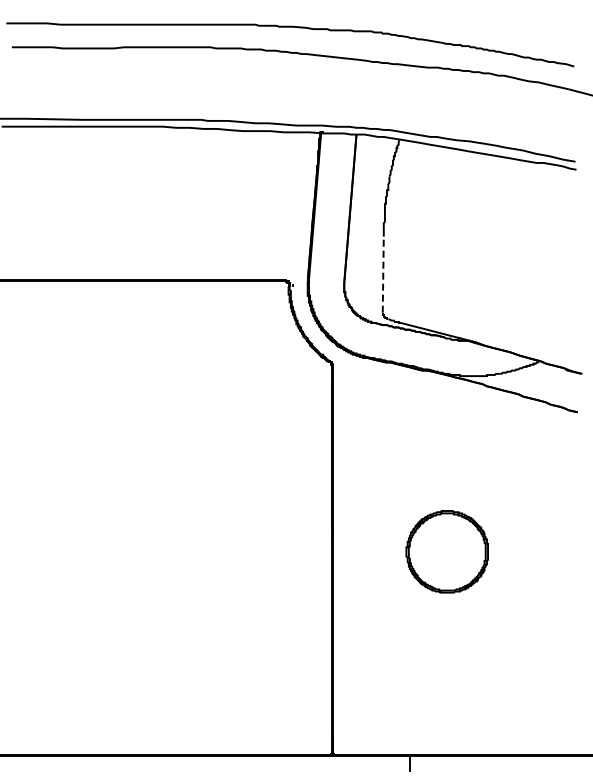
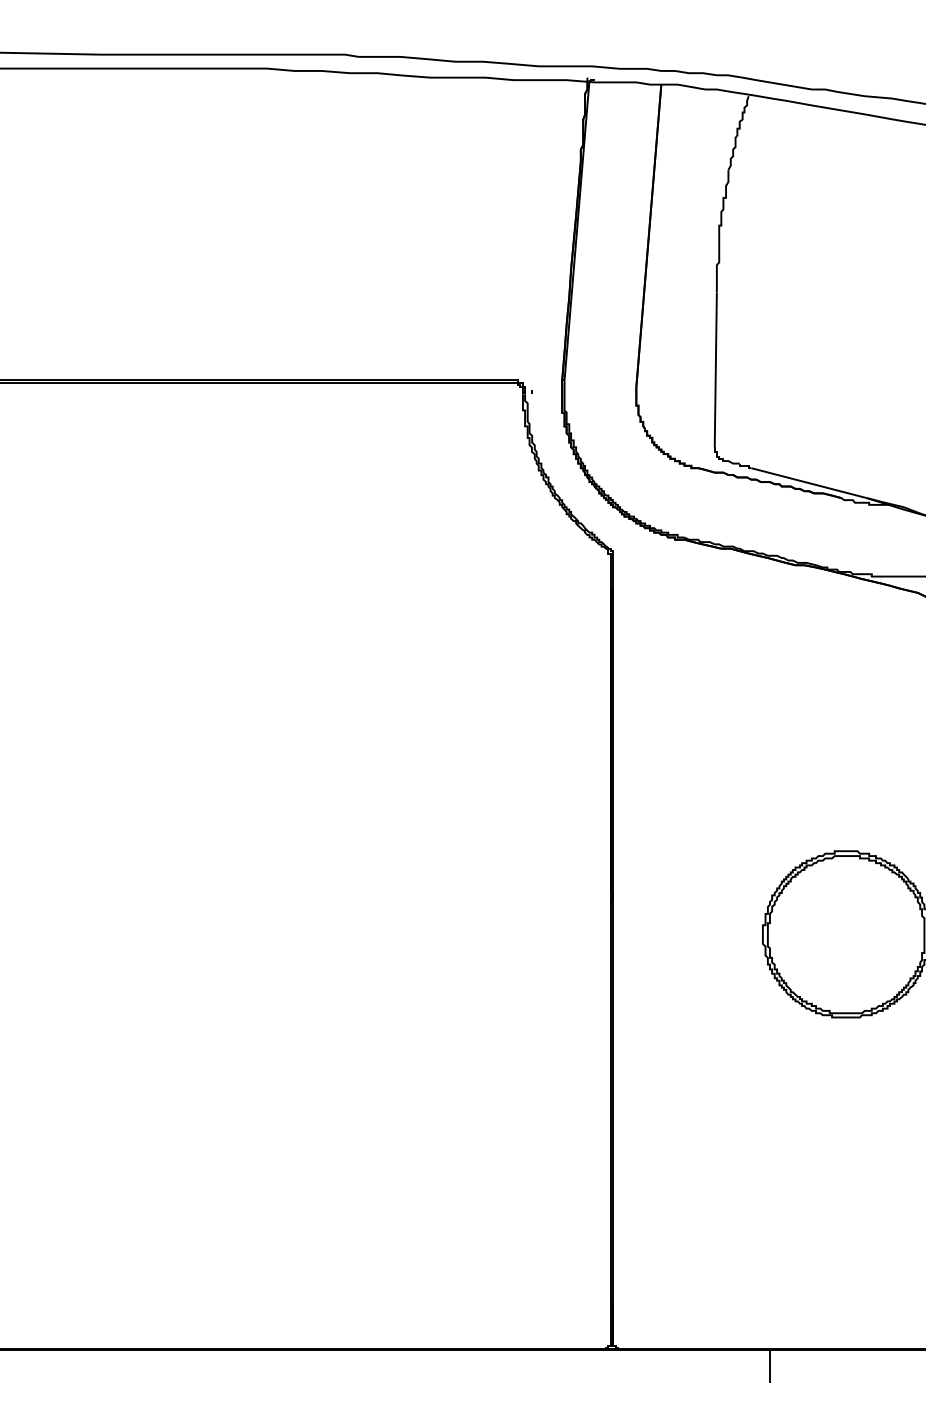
line: (383, 274) -> (716, 369), dashed -> solid

